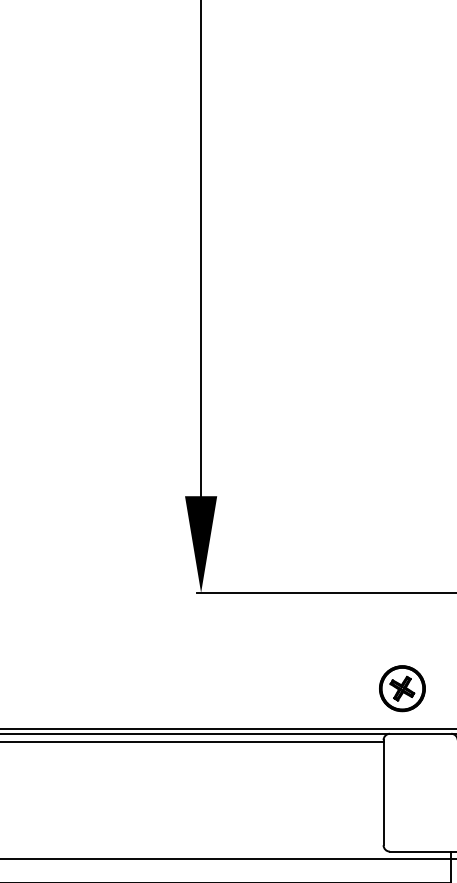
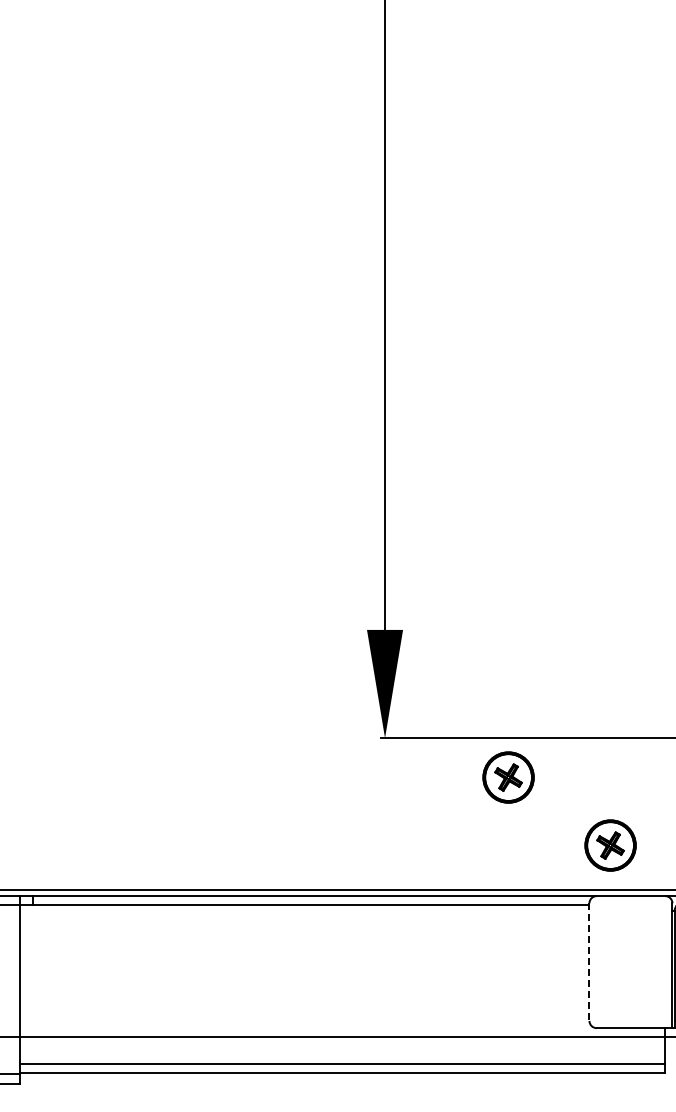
part: (311, 627) -> (508, 777), added
line: (383, 793) -> (589, 962), solid -> dashed

